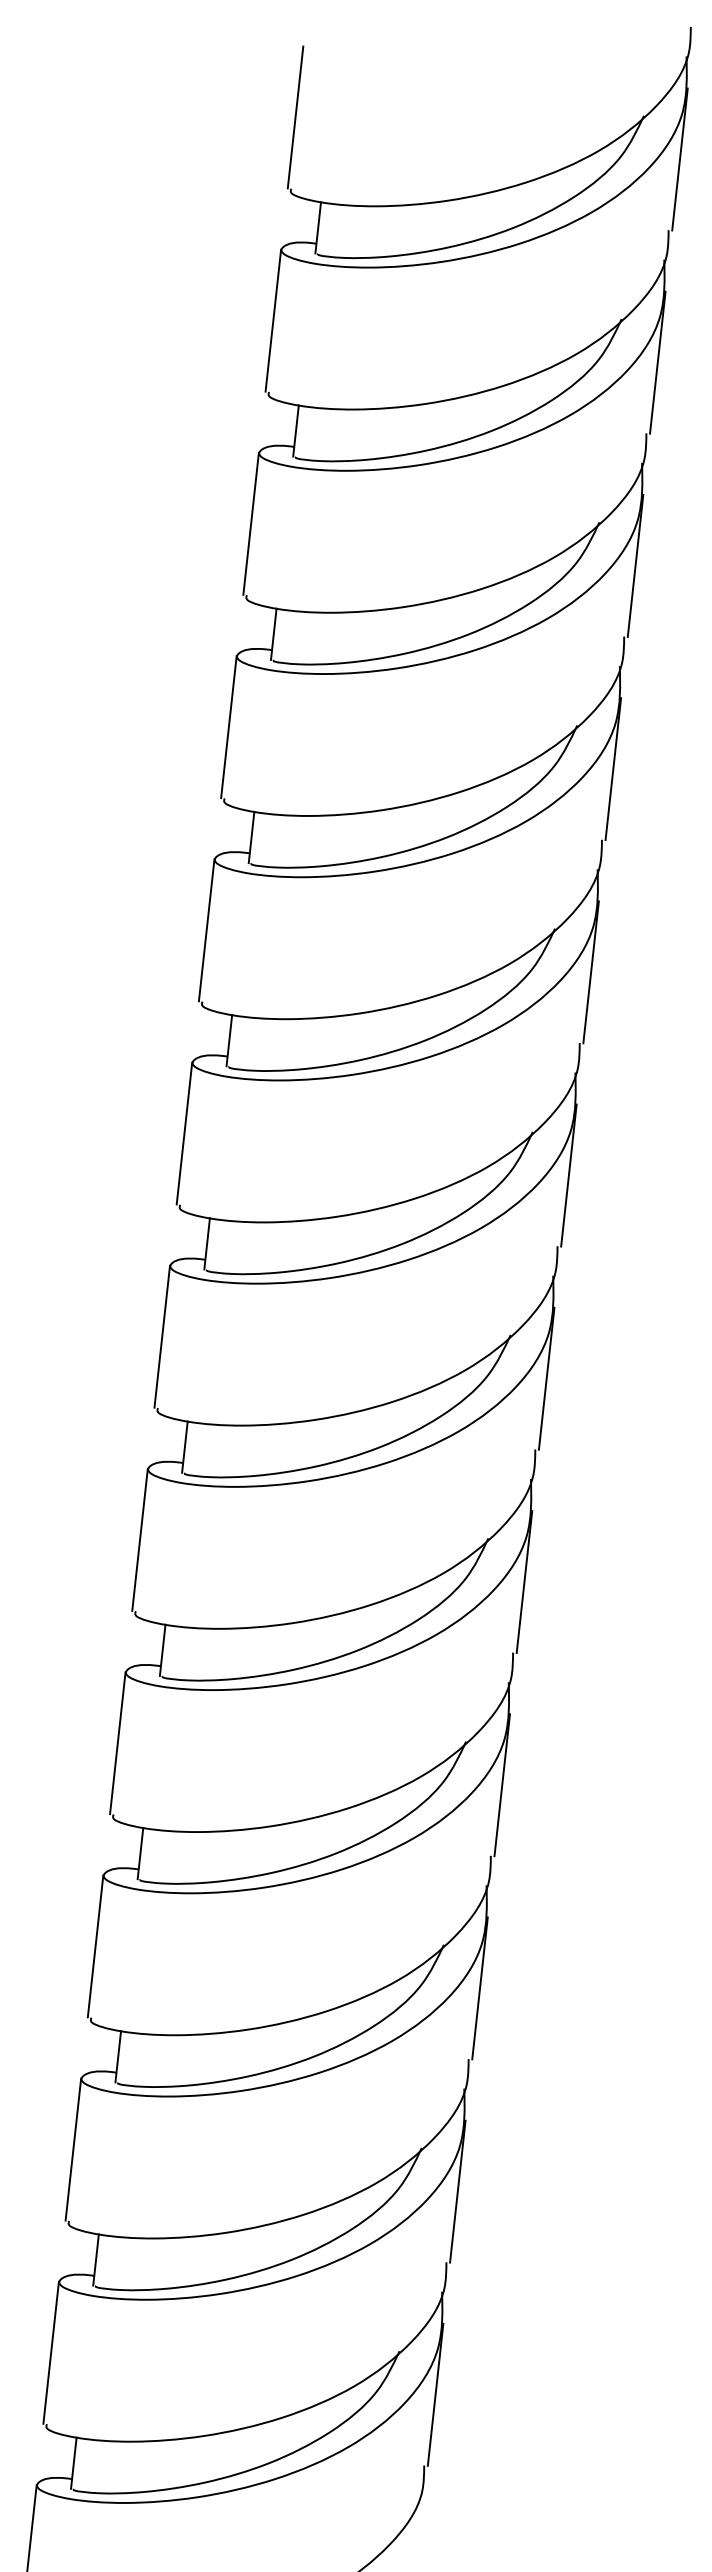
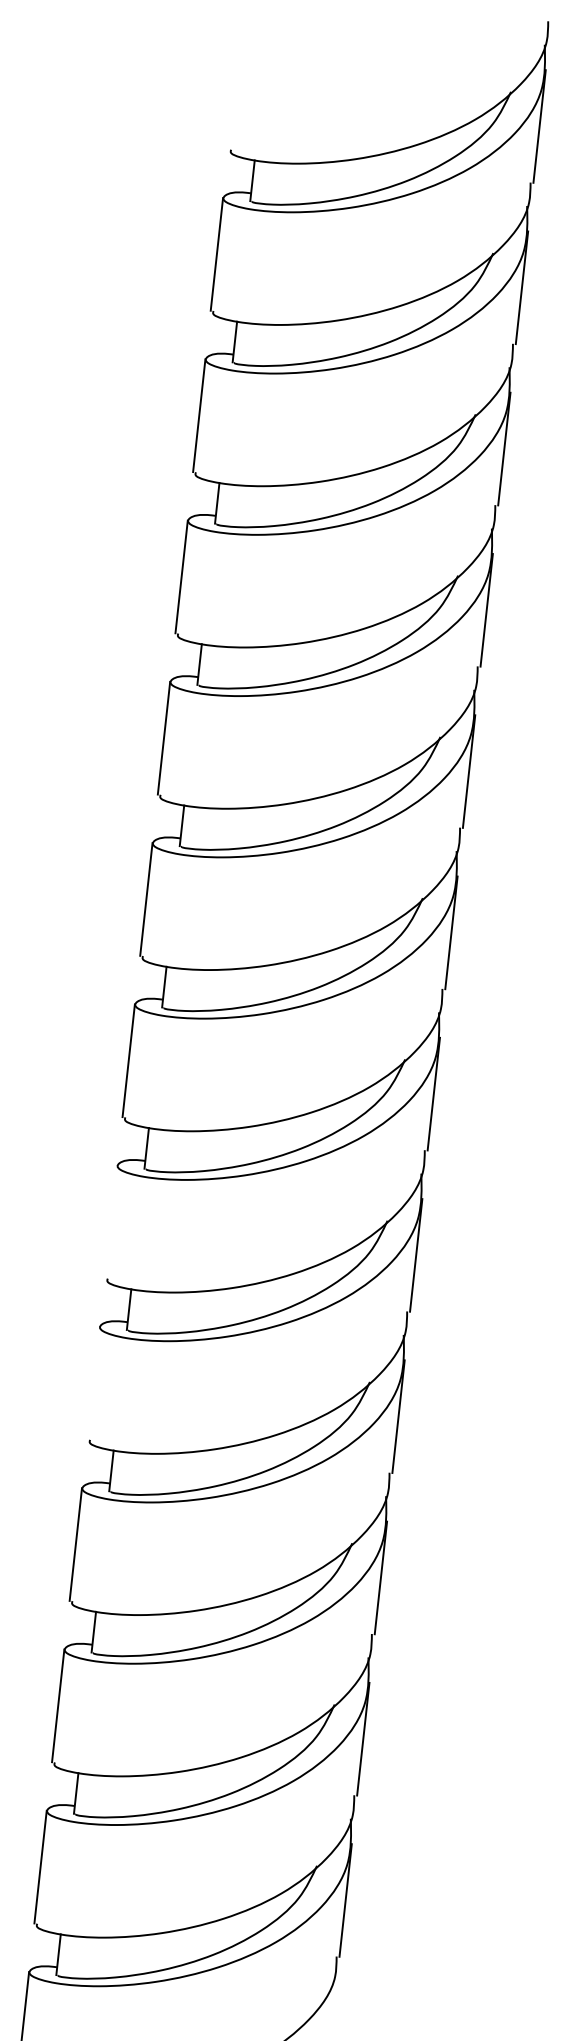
line: (295, 116) -> (234, 92), removed
line: (139, 1539) -> (110, 1221), removed
line: (117, 1743) -> (93, 1383), removed

